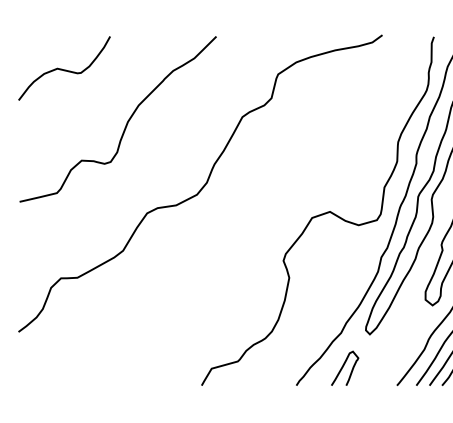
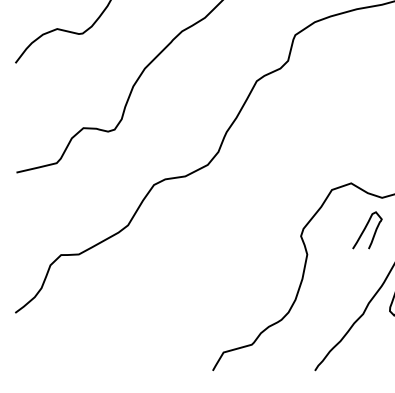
curve: (343, 367) -> (365, 229), moved

